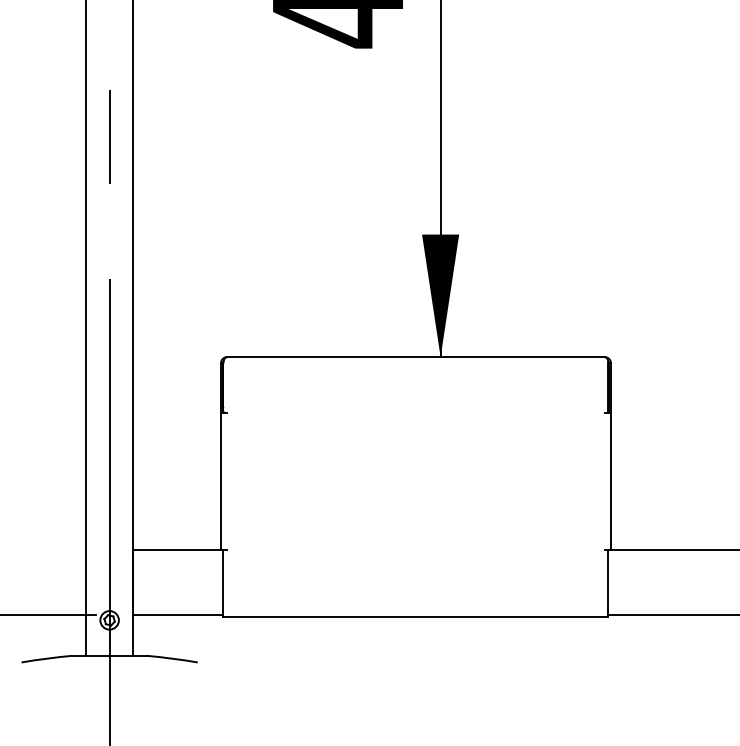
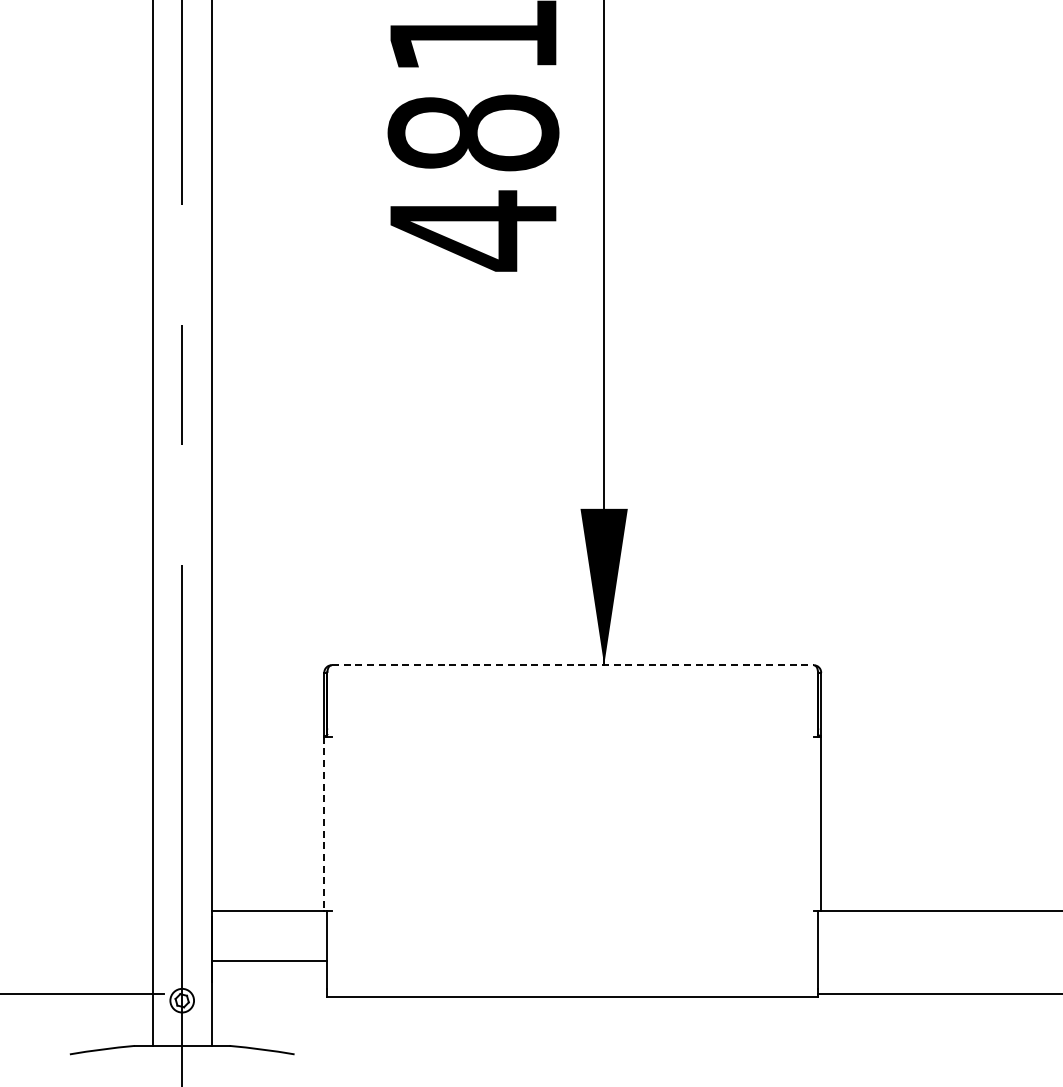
line: (415, 357) -> (572, 665), solid -> dashed
line: (221, 482) -> (324, 824), solid -> dashed
line: (178, 614) -> (269, 960), moved

